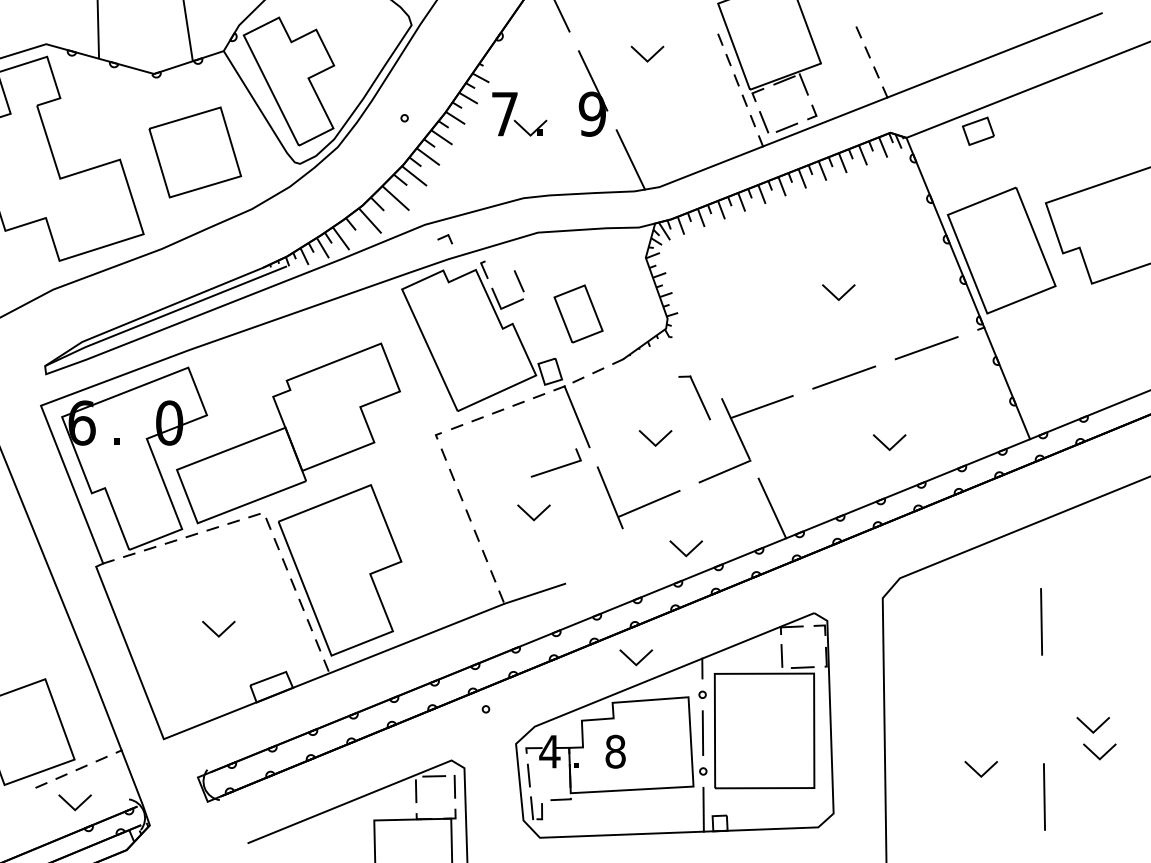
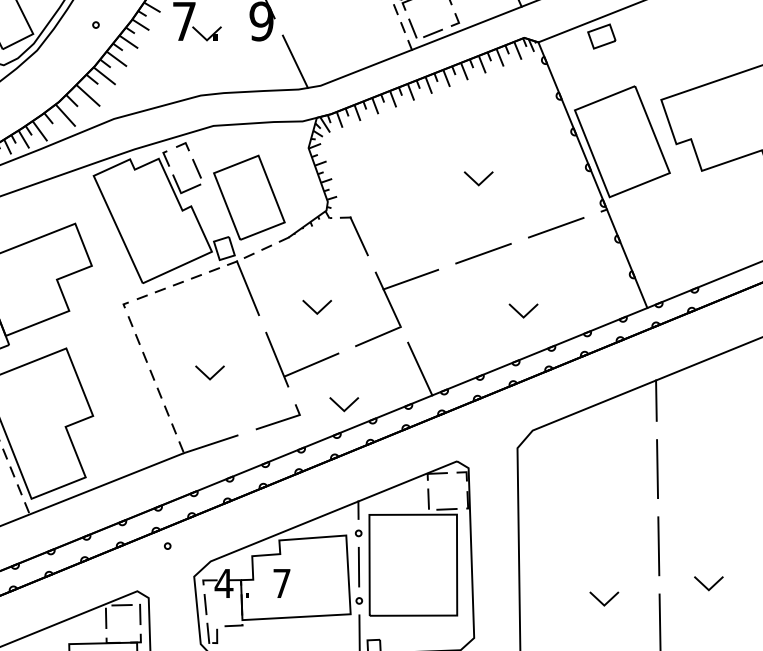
line: (445, 237) -> (183, 145), moved
part: (578, 313) -> (249, 197), size x1.67
part: (694, 397) -> (354, 235), moved
line: (556, 467) -> (278, 421), moved
line: (1039, 544) -> (655, 400), added
line: (639, 660) -> (303, 503), removed
line: (1042, 709) -> (658, 546), added
line: (1089, 727) -> (699, 562), removed
text: (615, 751) -> (281, 583), 8 -> 7

